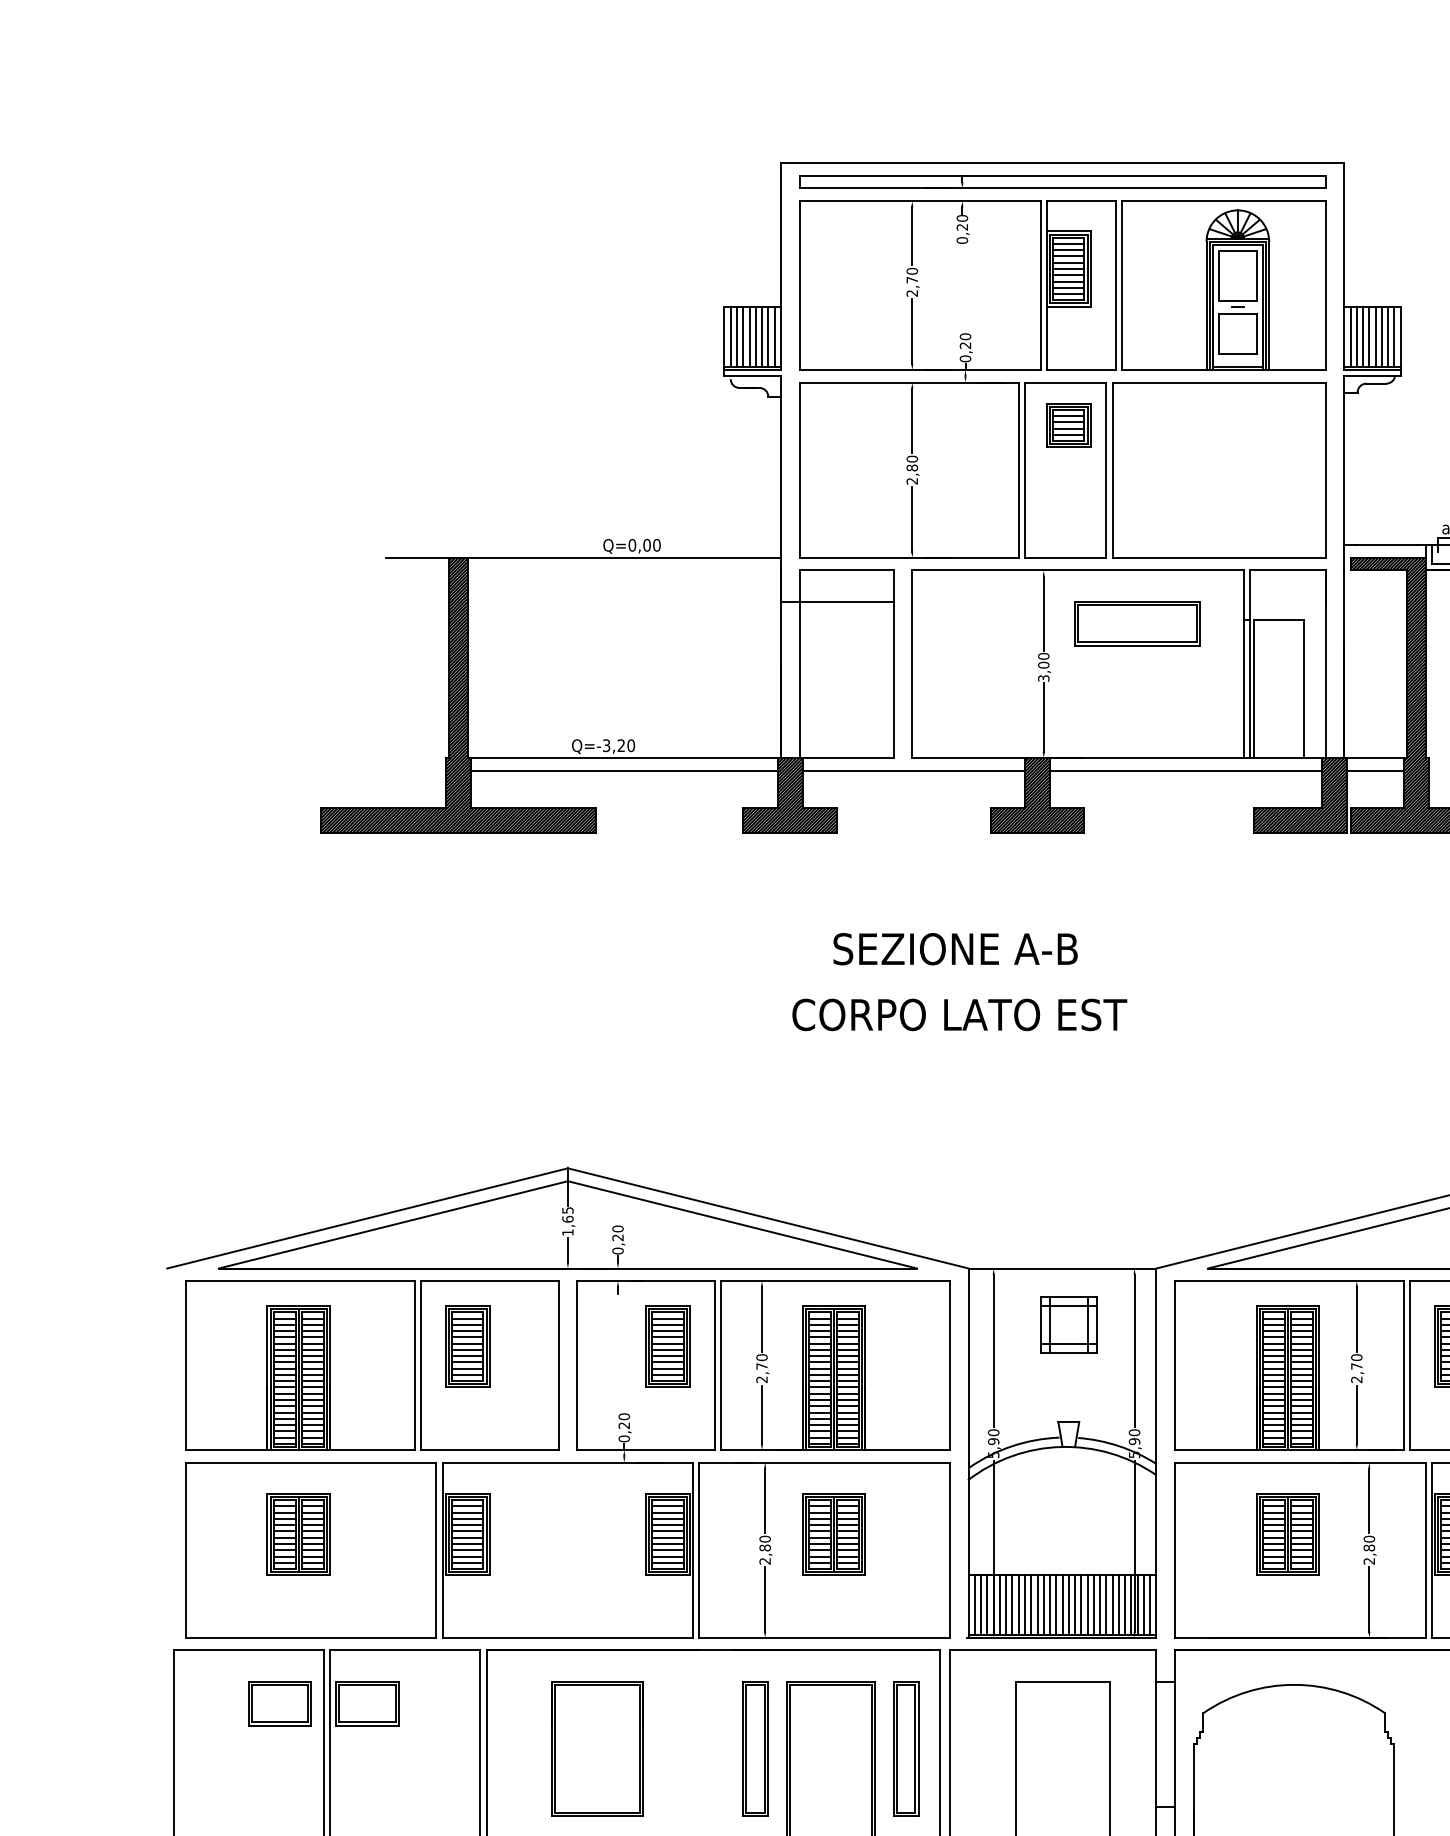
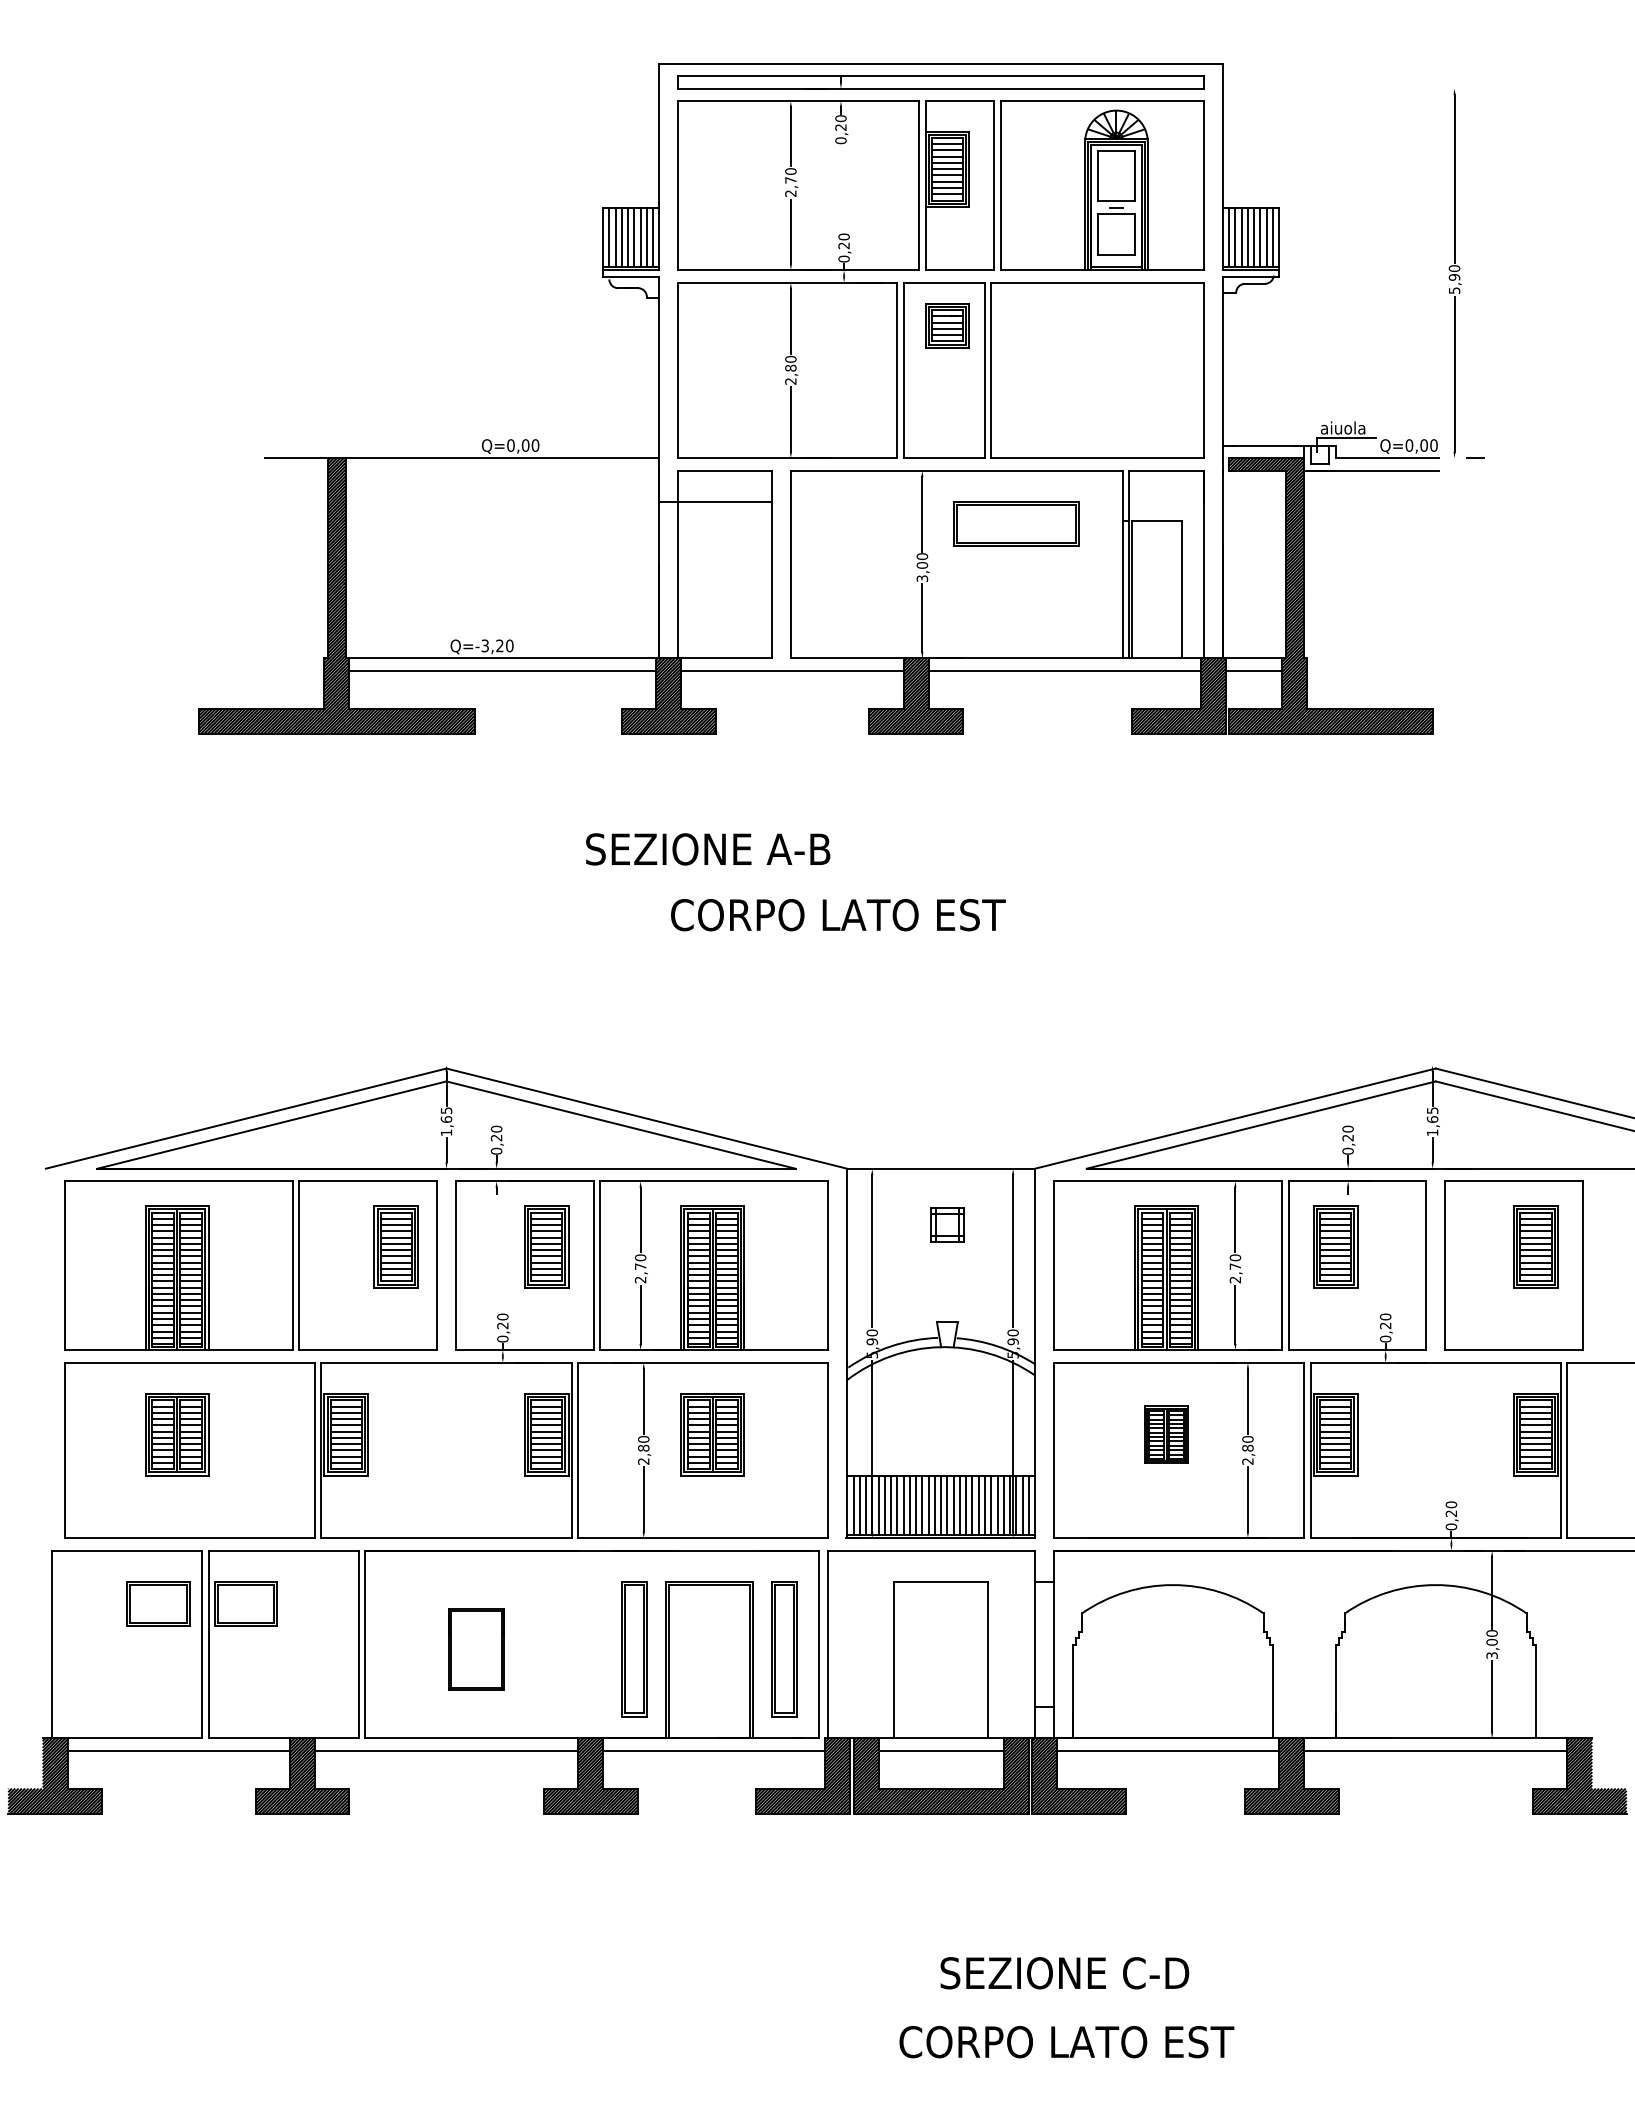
text: (955, 949) -> (708, 849), moved
part: (1068, 1324) -> (947, 1224), size x0.6
part: (466, 1346) -> (395, 1246), moved
part: (1287, 1534) -> (1166, 1434), size x0.7
part: (597, 1749) -> (476, 1649), size x0.6

